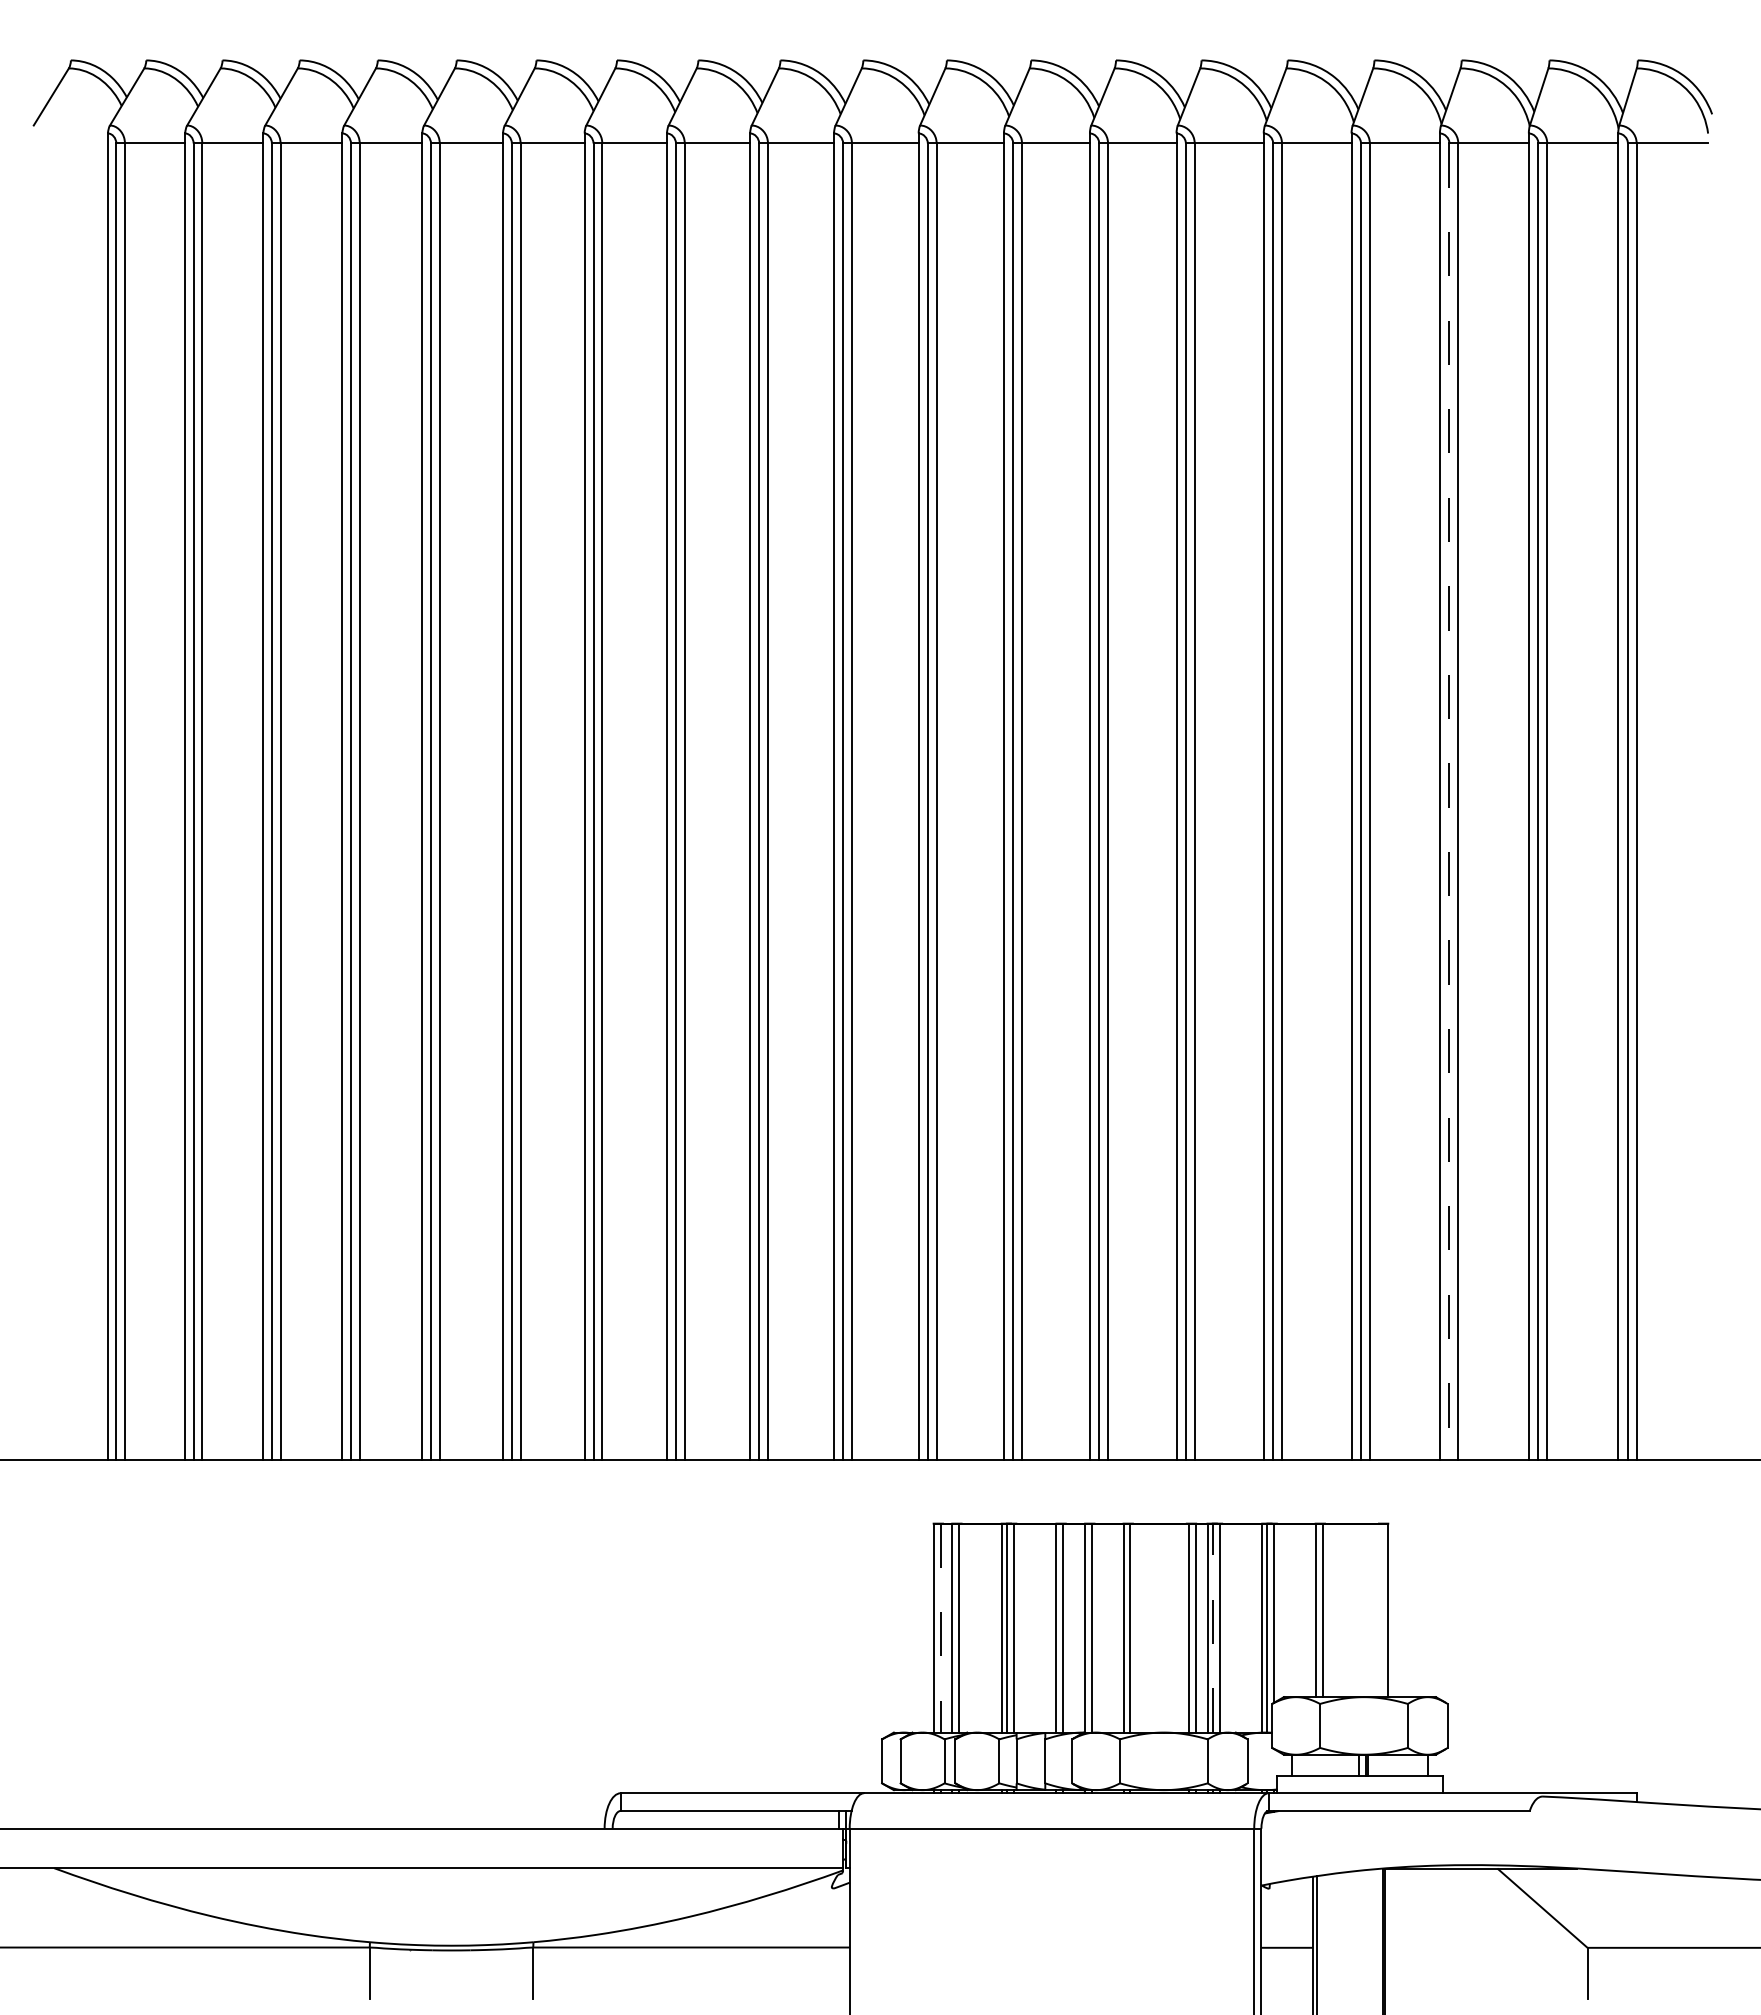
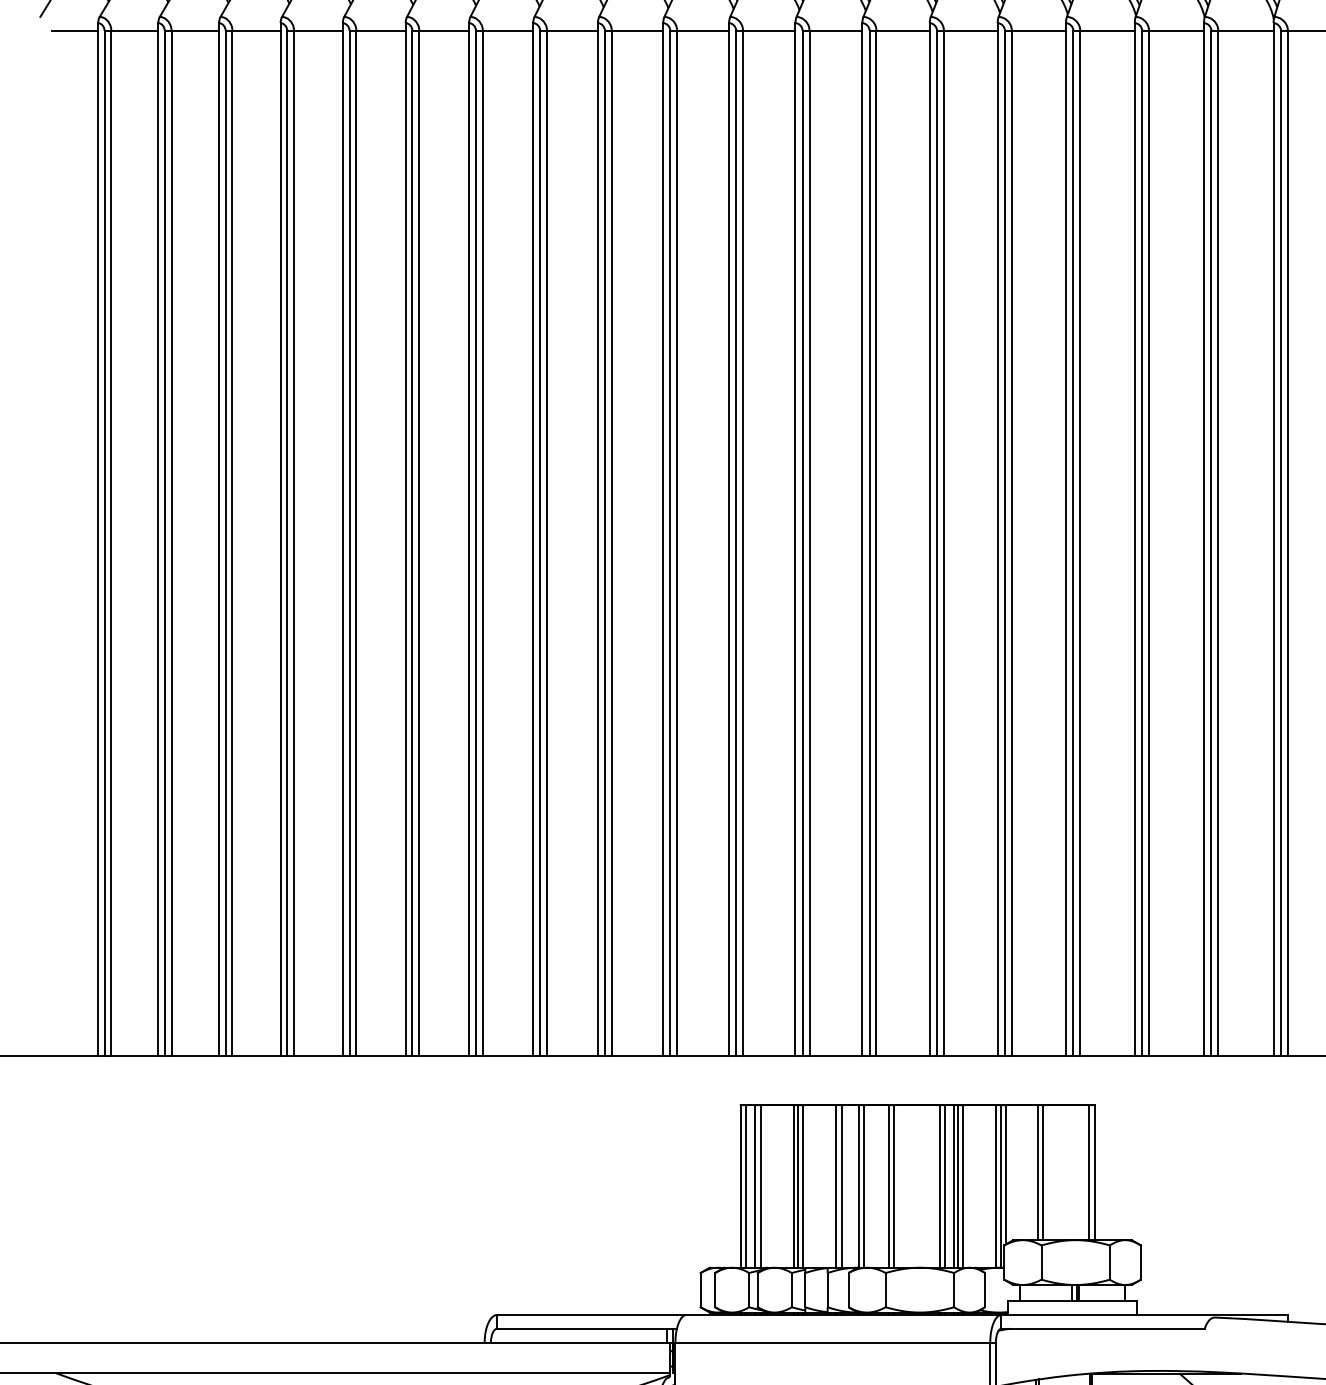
line: (78, 143) -> (75, 30), added
line: (1449, 802) -> (1142, 543), dashed -> solid
line: (1381, 1610) -> (1089, 1172), added
line: (1212, 1627) -> (957, 1185), dashed -> solid
line: (940, 1628) -> (746, 1186), dashed -> solid

